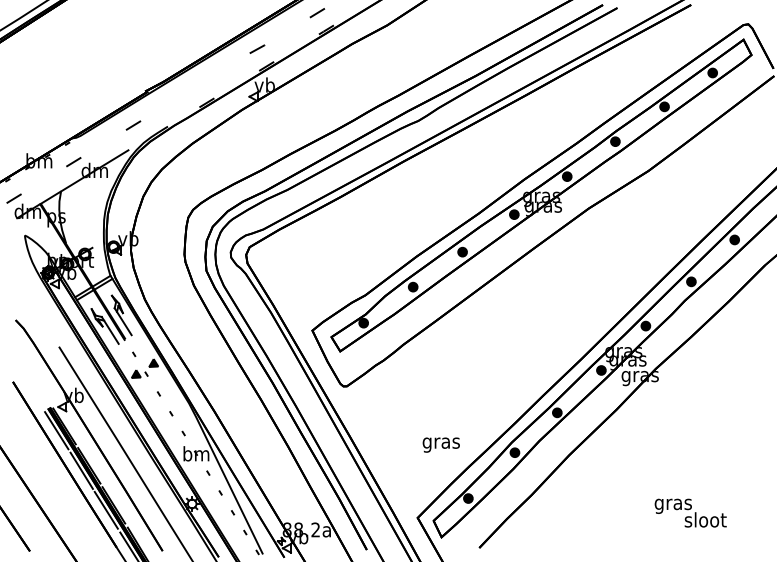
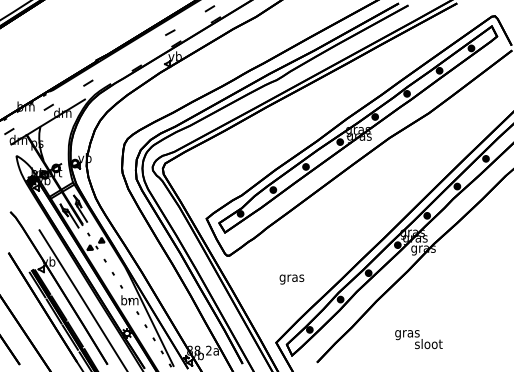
text: (440, 445) -> (291, 279), moved
text: (690, 513) -> (418, 339), moved

